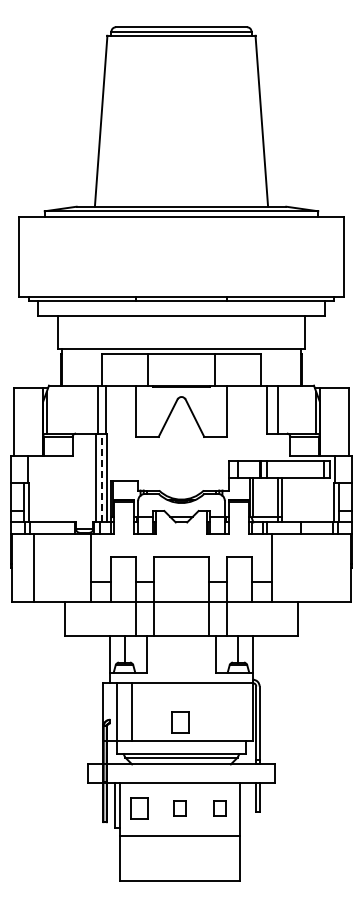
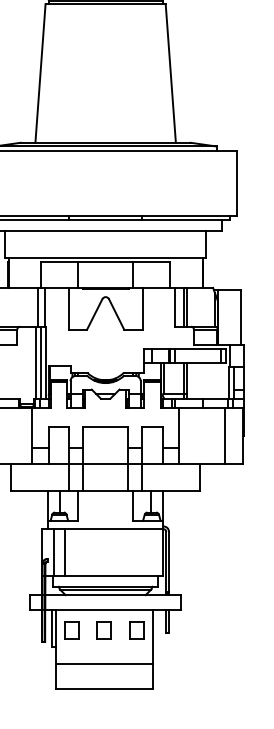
line: (281, 409) -> (186, 307), added
line: (101, 477) -> (40, 362), dashed -> solid
line: (328, 567) -> (224, 435), added
part: (180, 722) -> (104, 561), removed
part: (179, 808) -> (104, 630), size x1.43
part: (219, 808) -> (136, 630), size x1.43
line: (179, 835) -> (104, 664), moved

